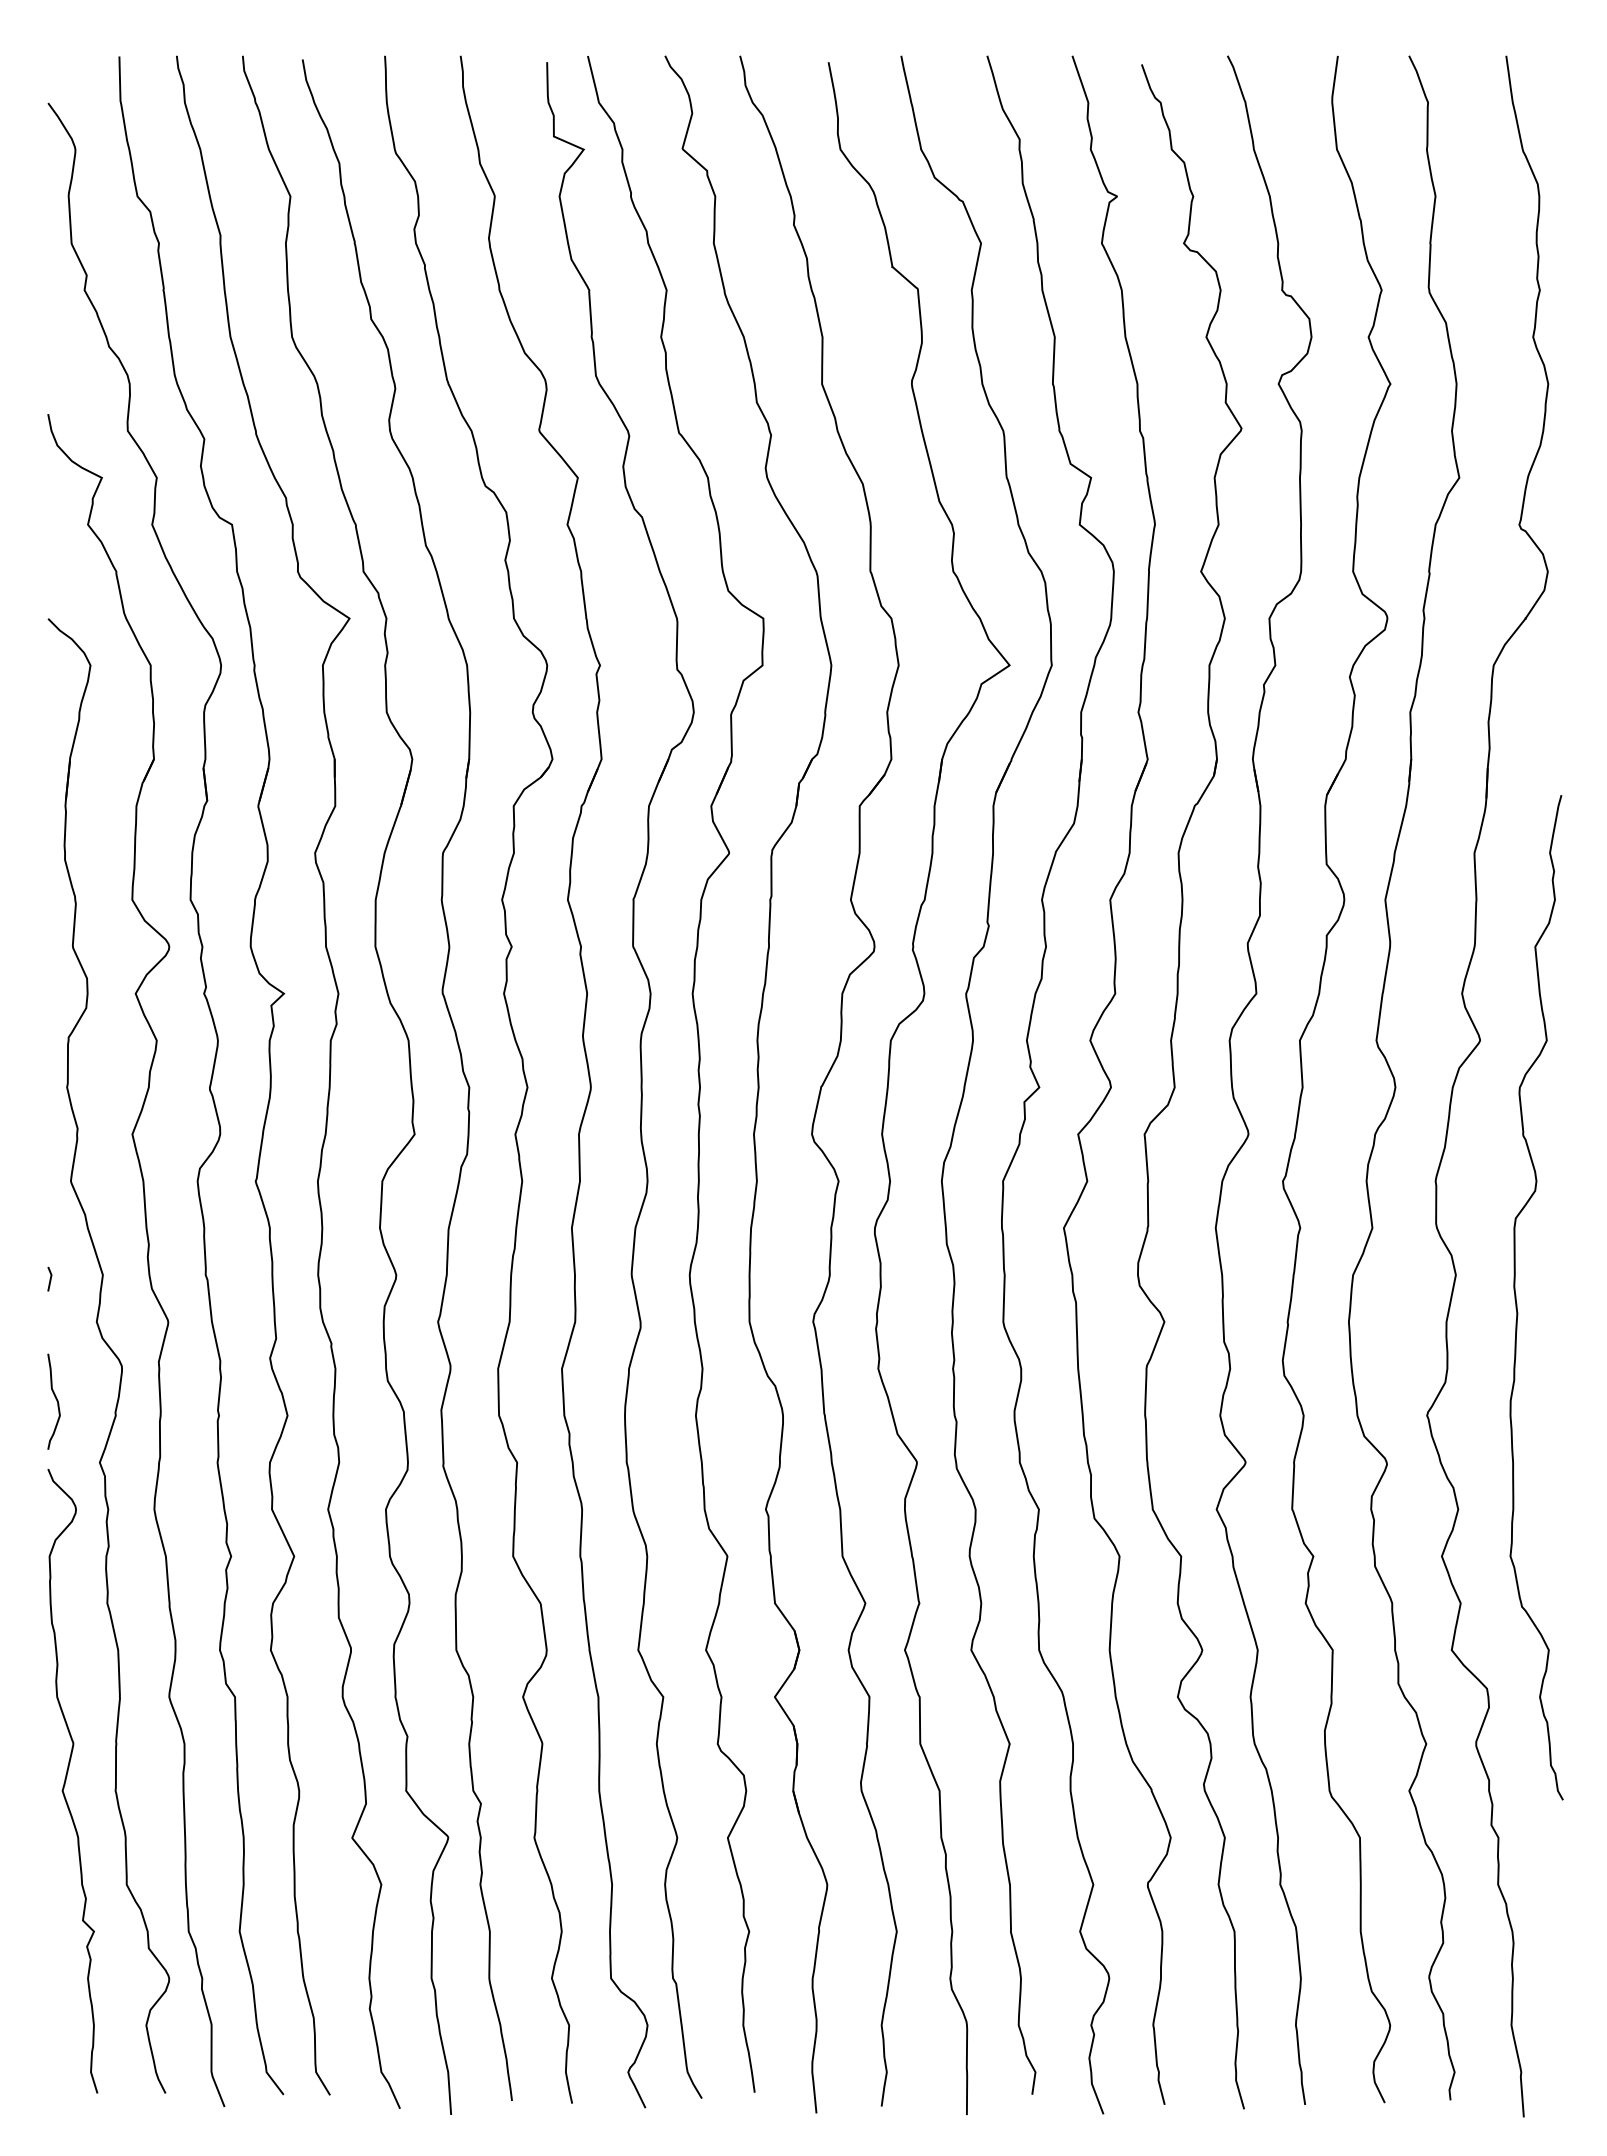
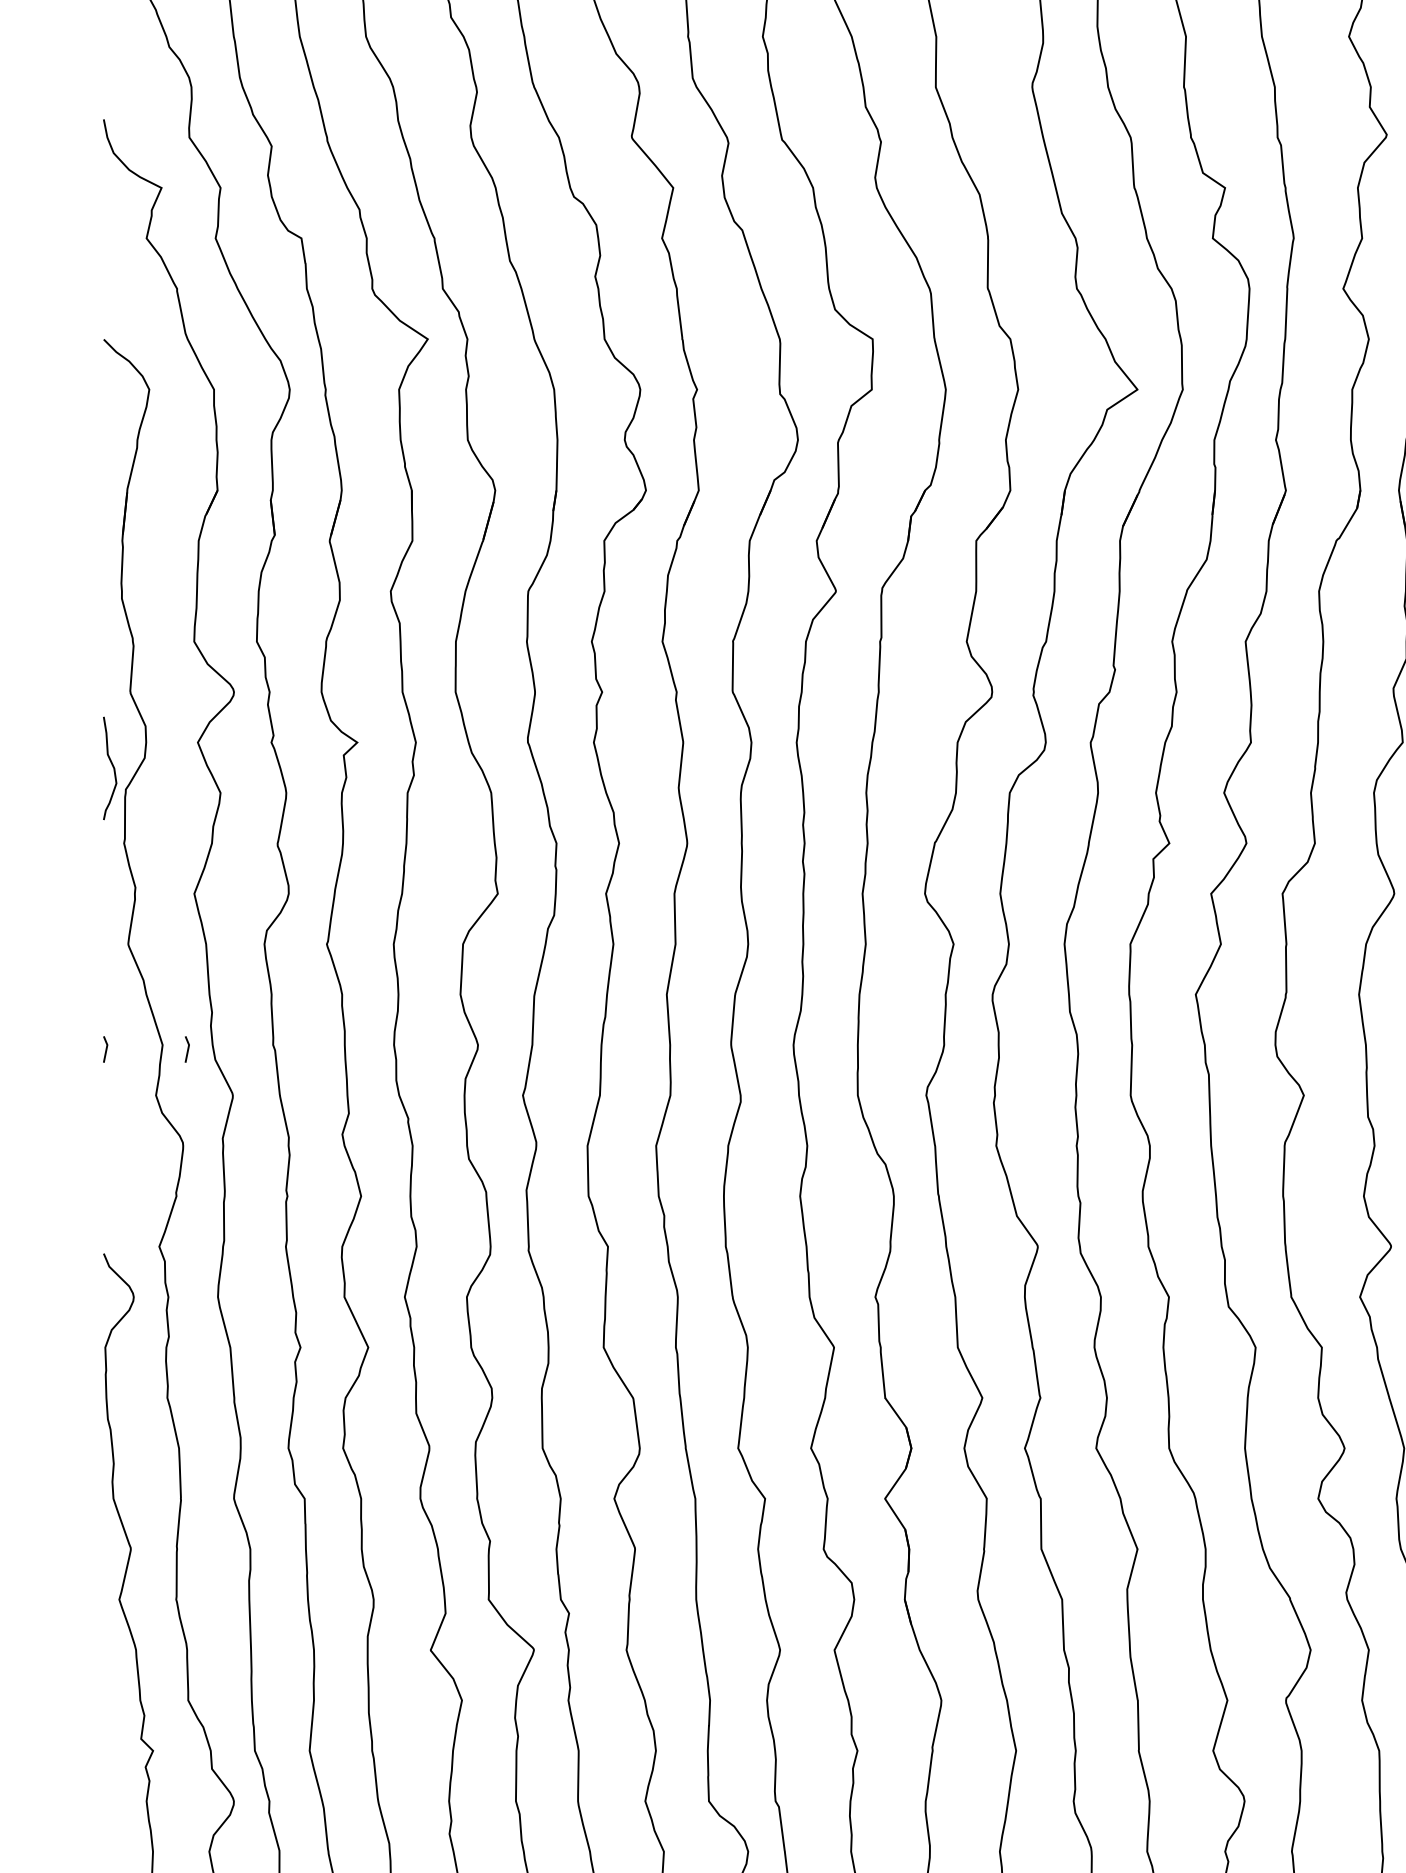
line: (125, 1278) -> (186, 1048), added
curve: (55, 1399) -> (111, 765), moved

